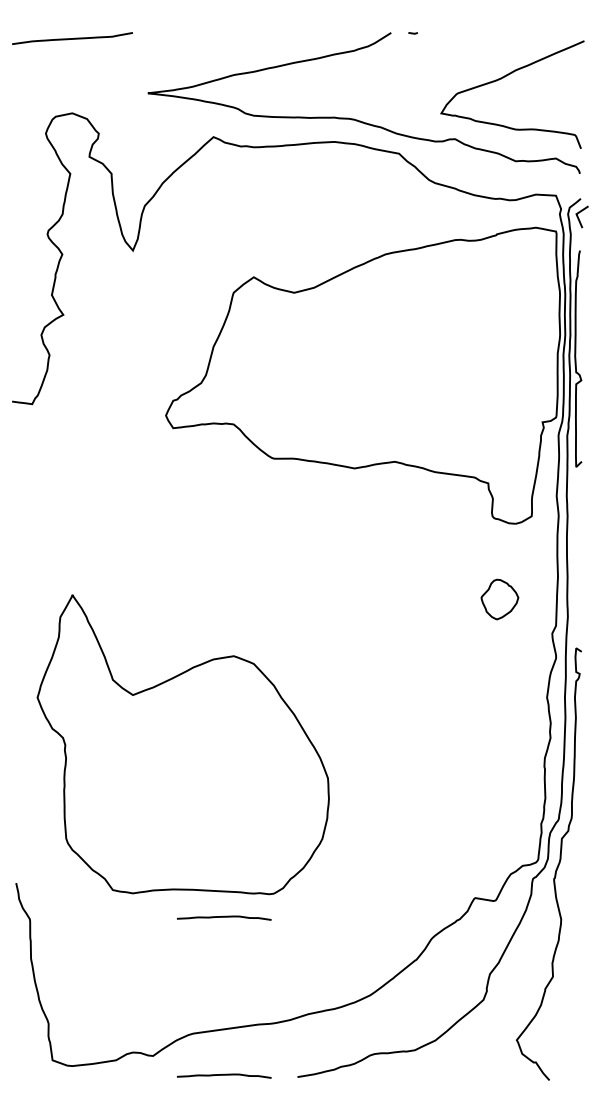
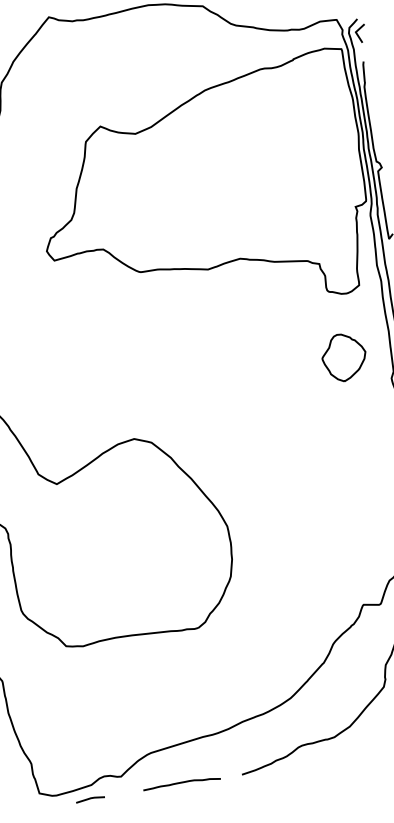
part: (499, 599) -> (343, 357), size x1.43
curve: (224, 917) -> (161, 653), removed
line: (111, 1077) -> (89, 799), added

